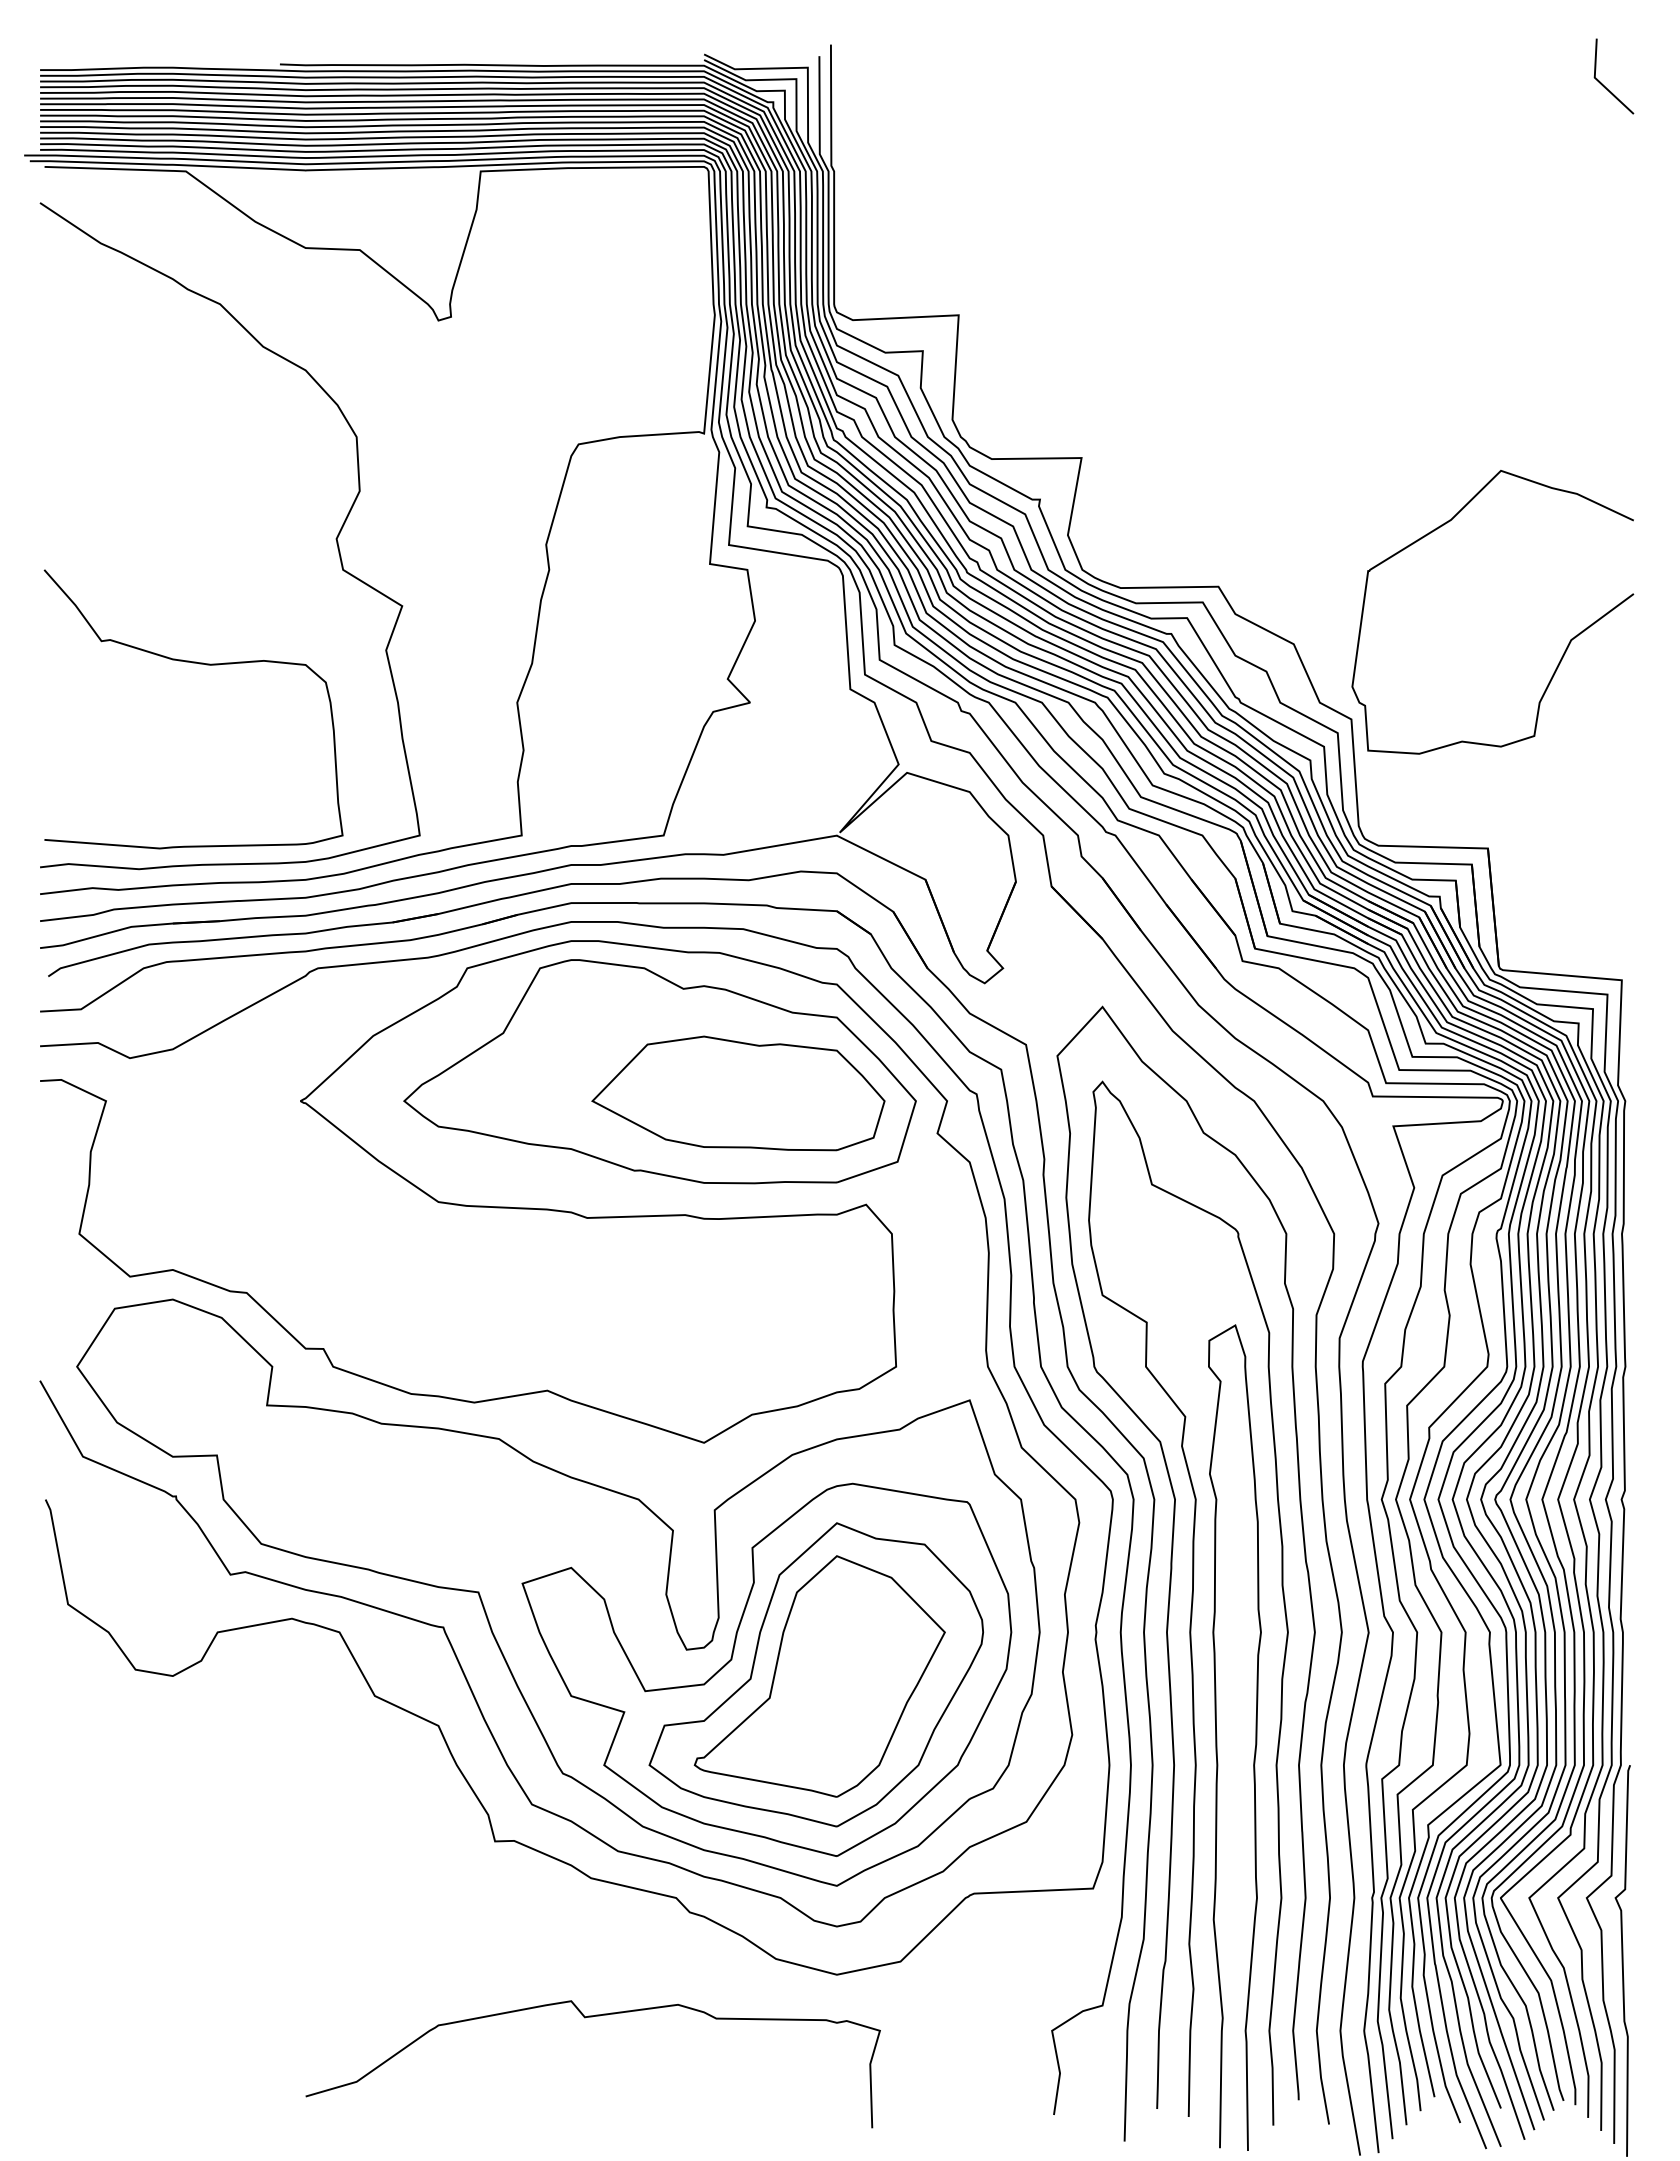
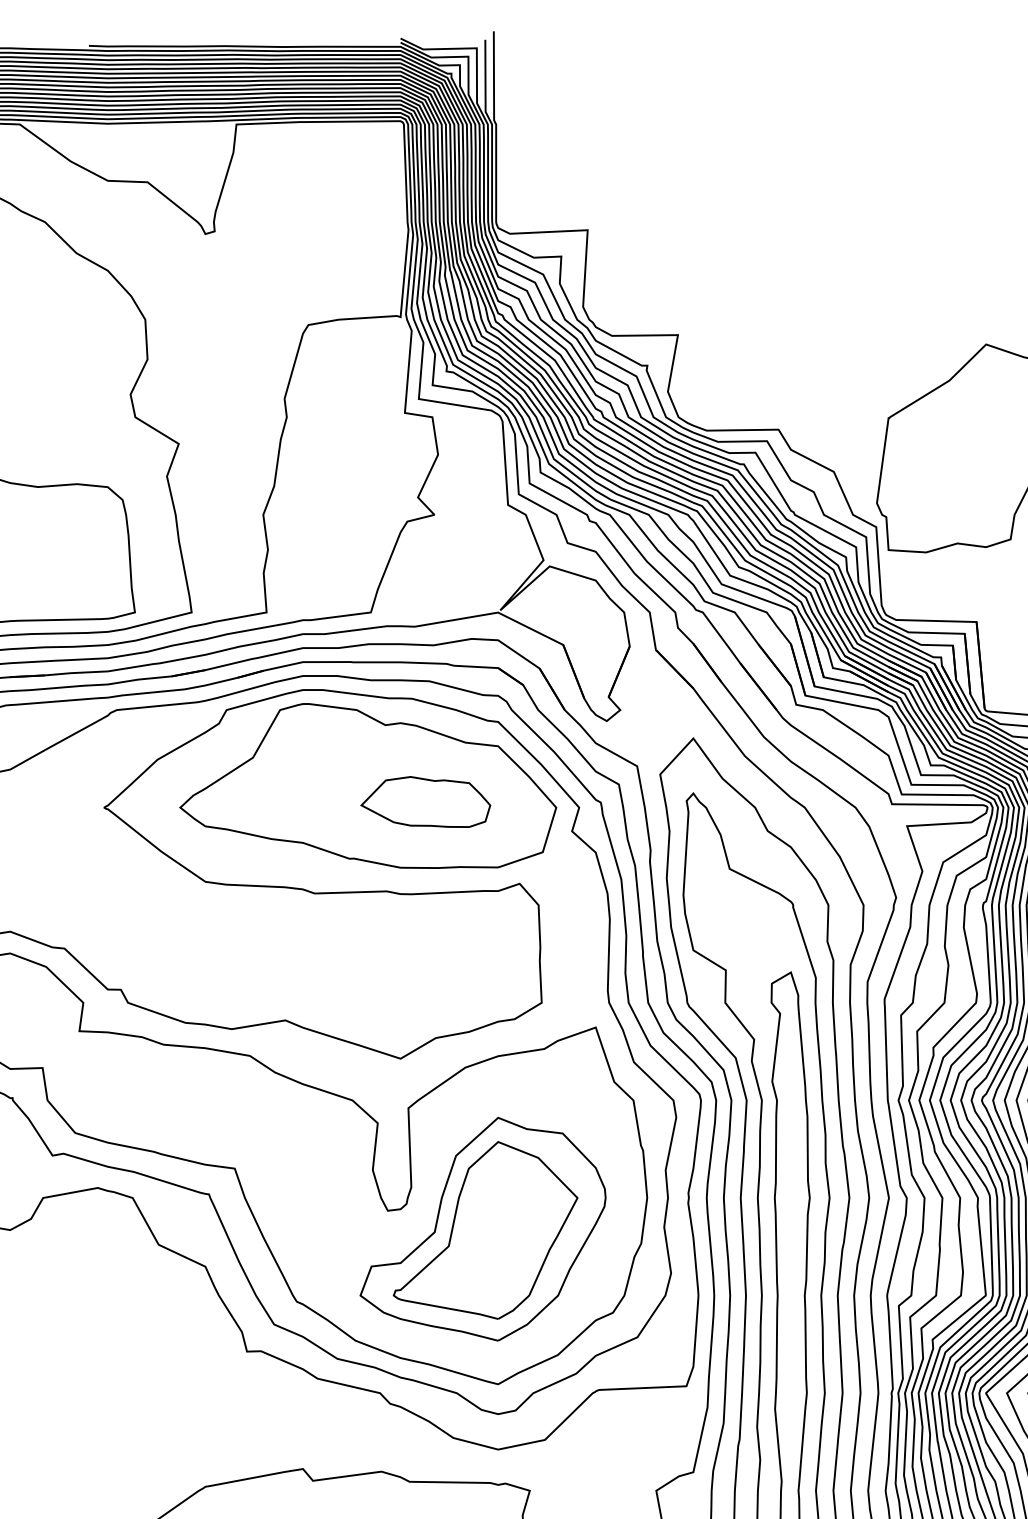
part: (738, 1093) -> (425, 802), size x0.6
part: (766, 1669) -> (446, 1225), removed

